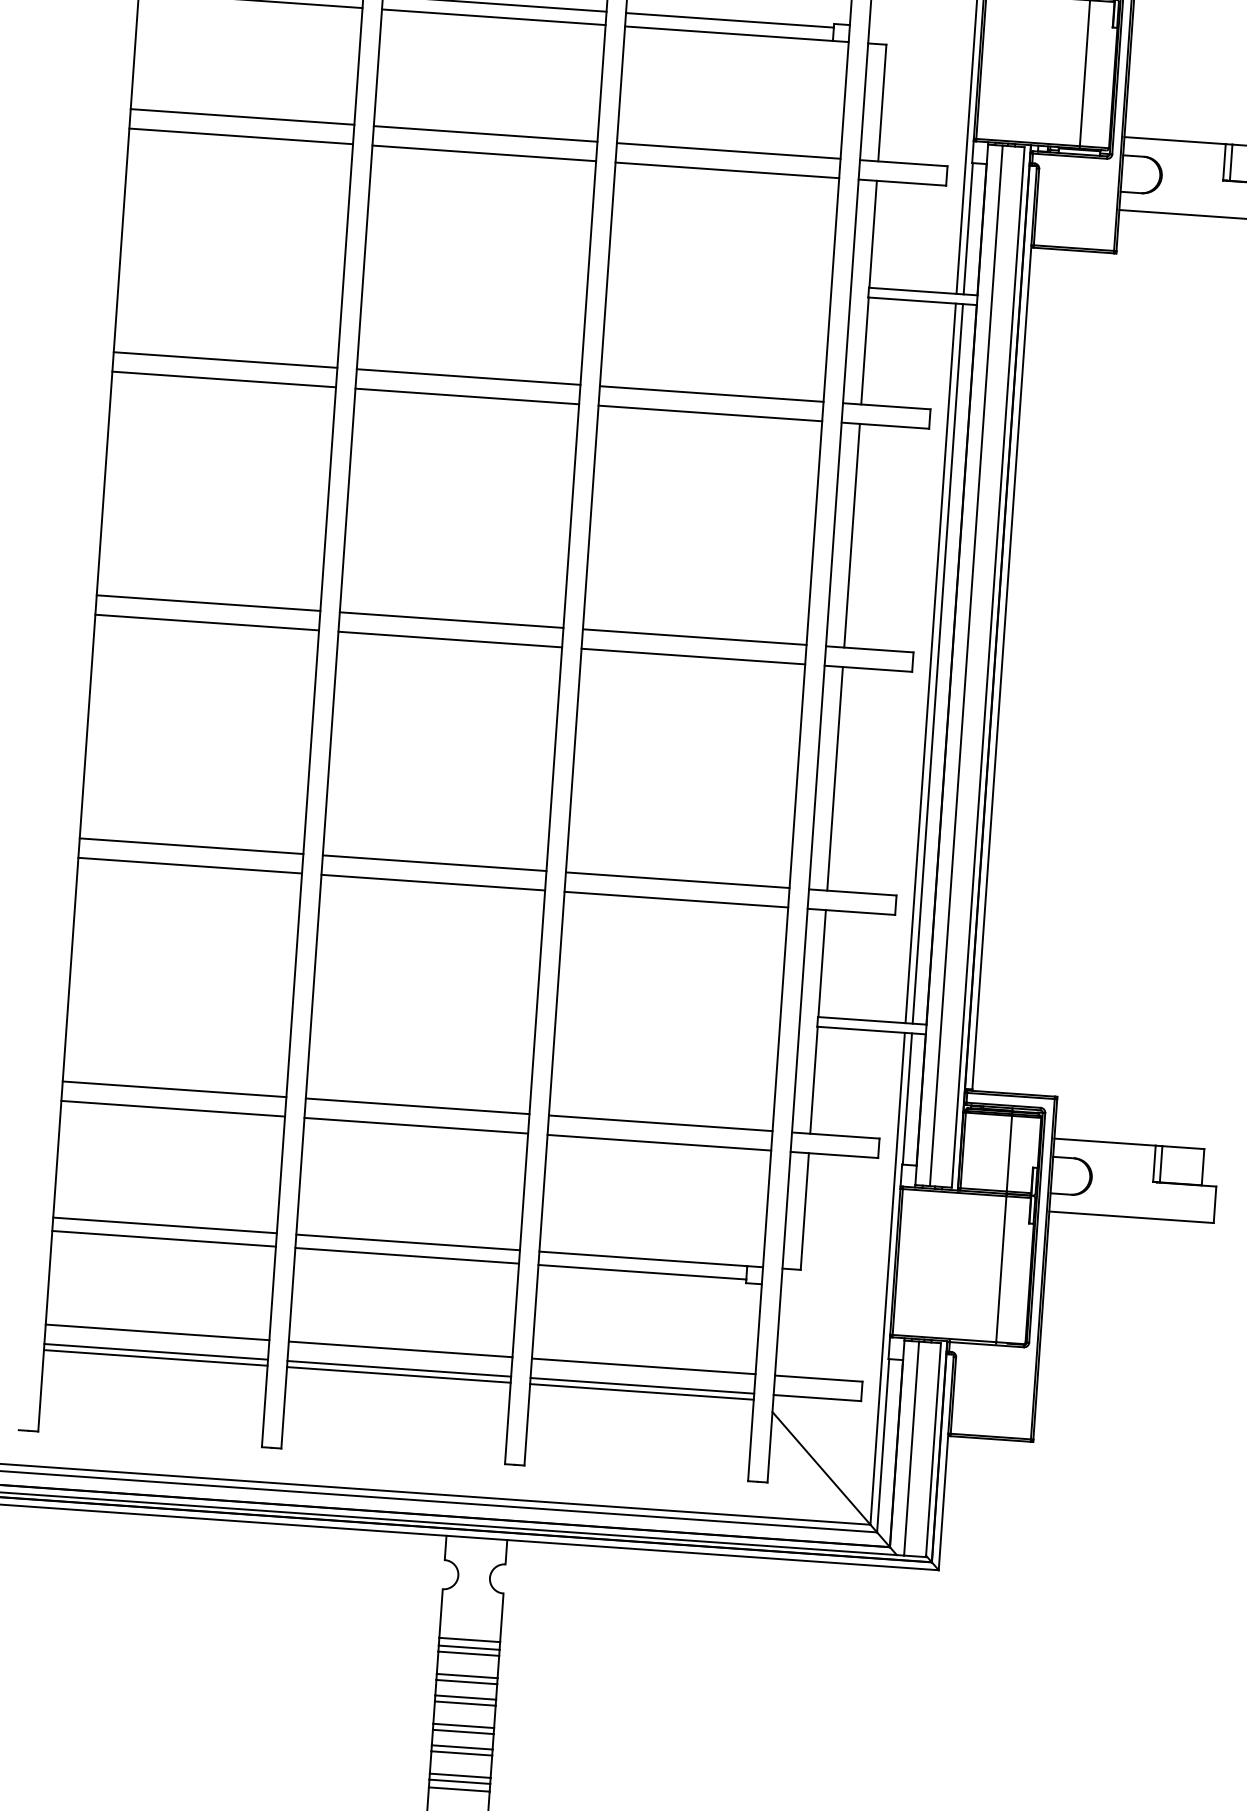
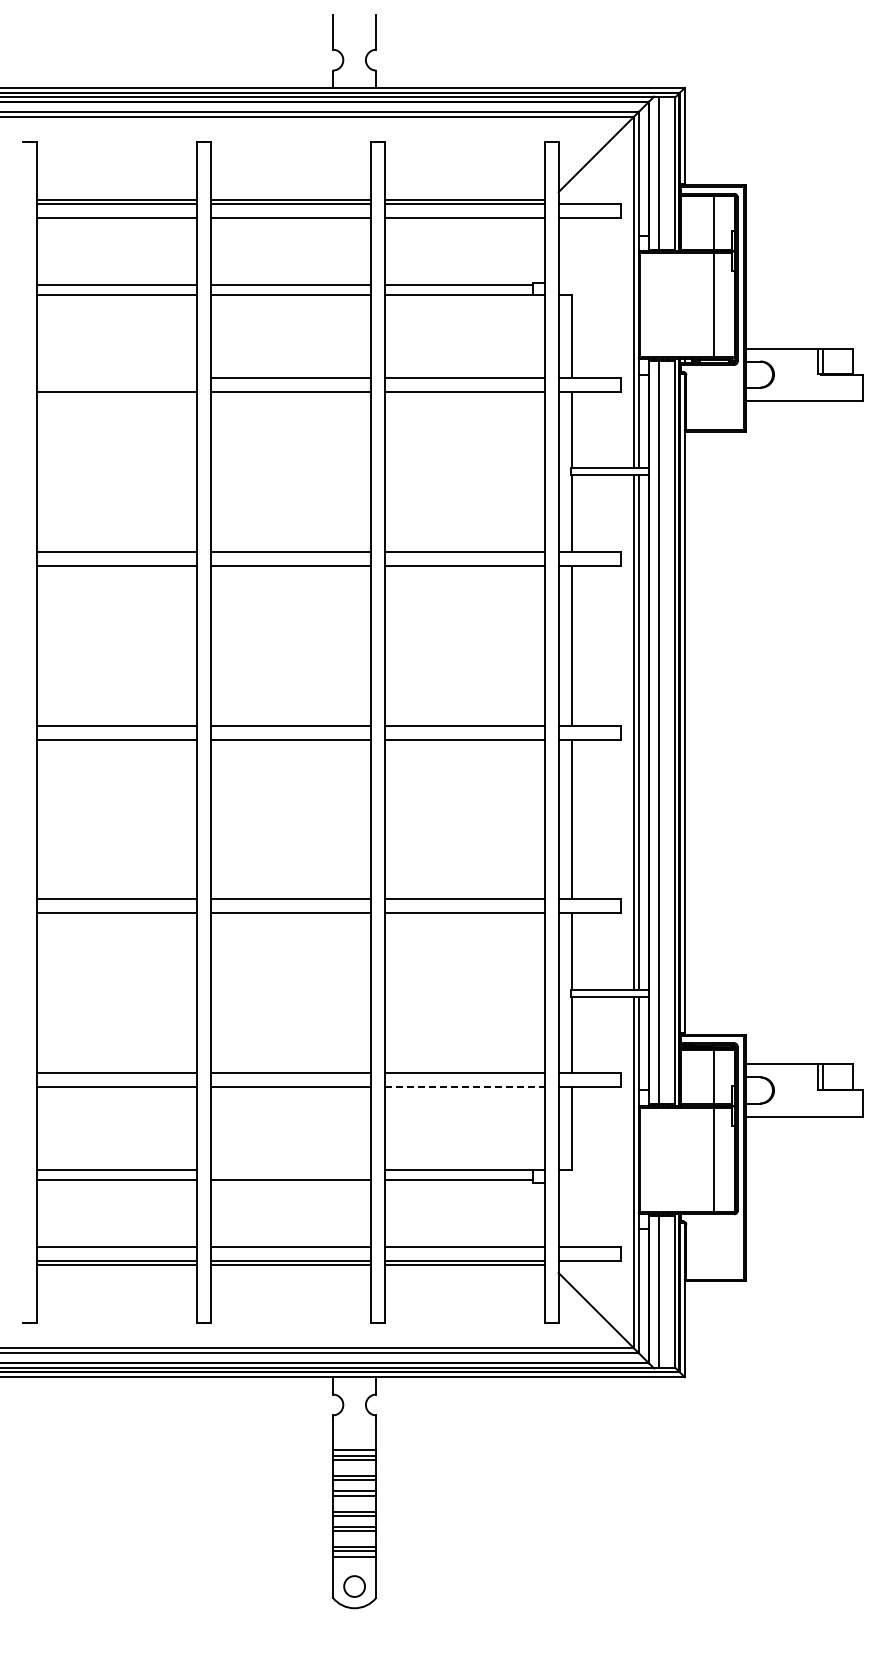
line: (242, 117) -> (117, 378), removed
line: (658, 1143) -> (464, 1087), solid -> dashed
line: (407, 1242) -> (290, 1170), removed

